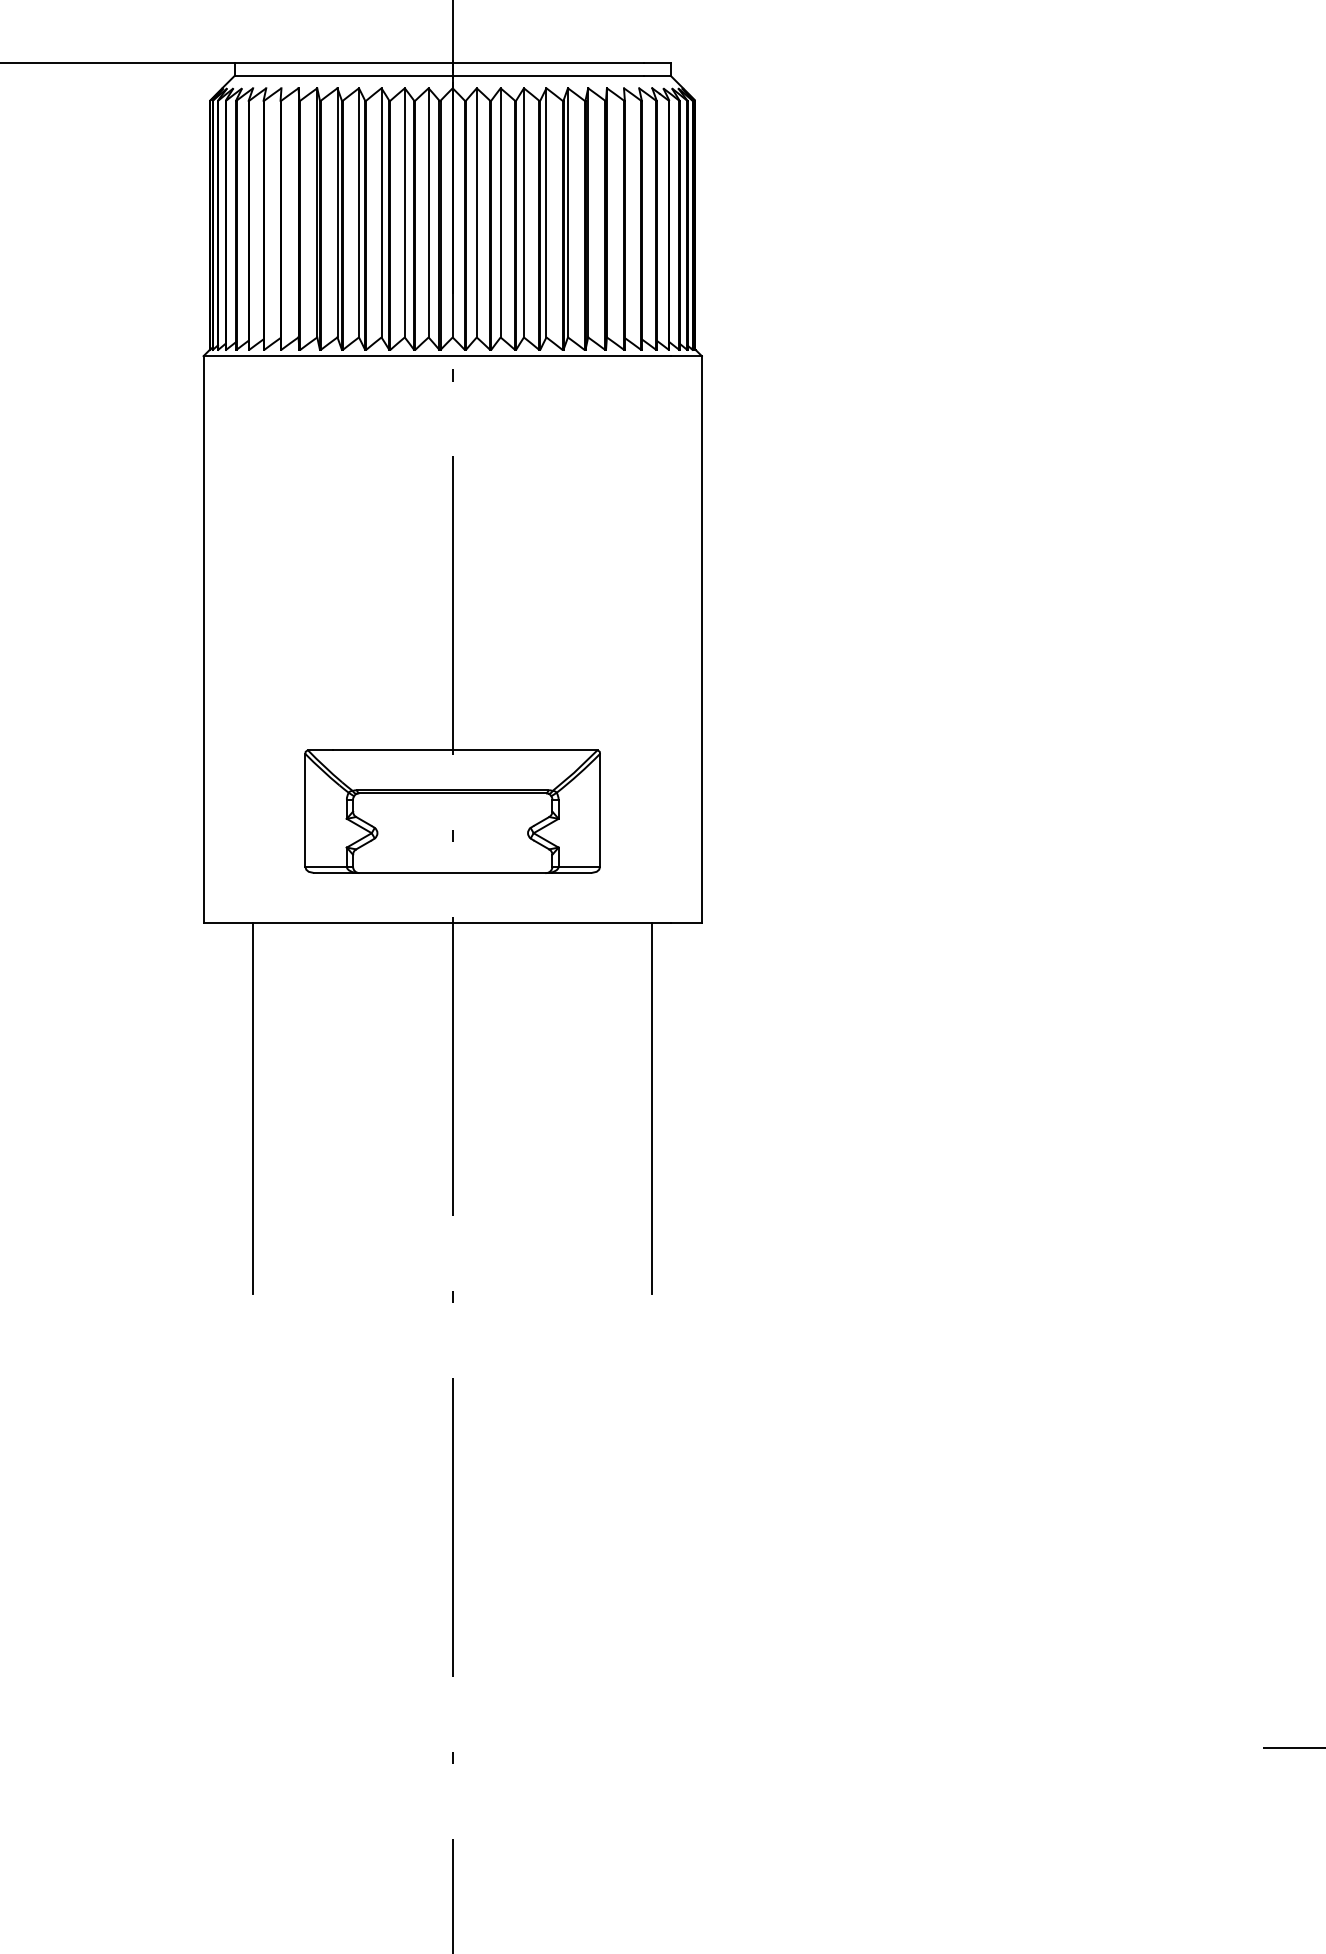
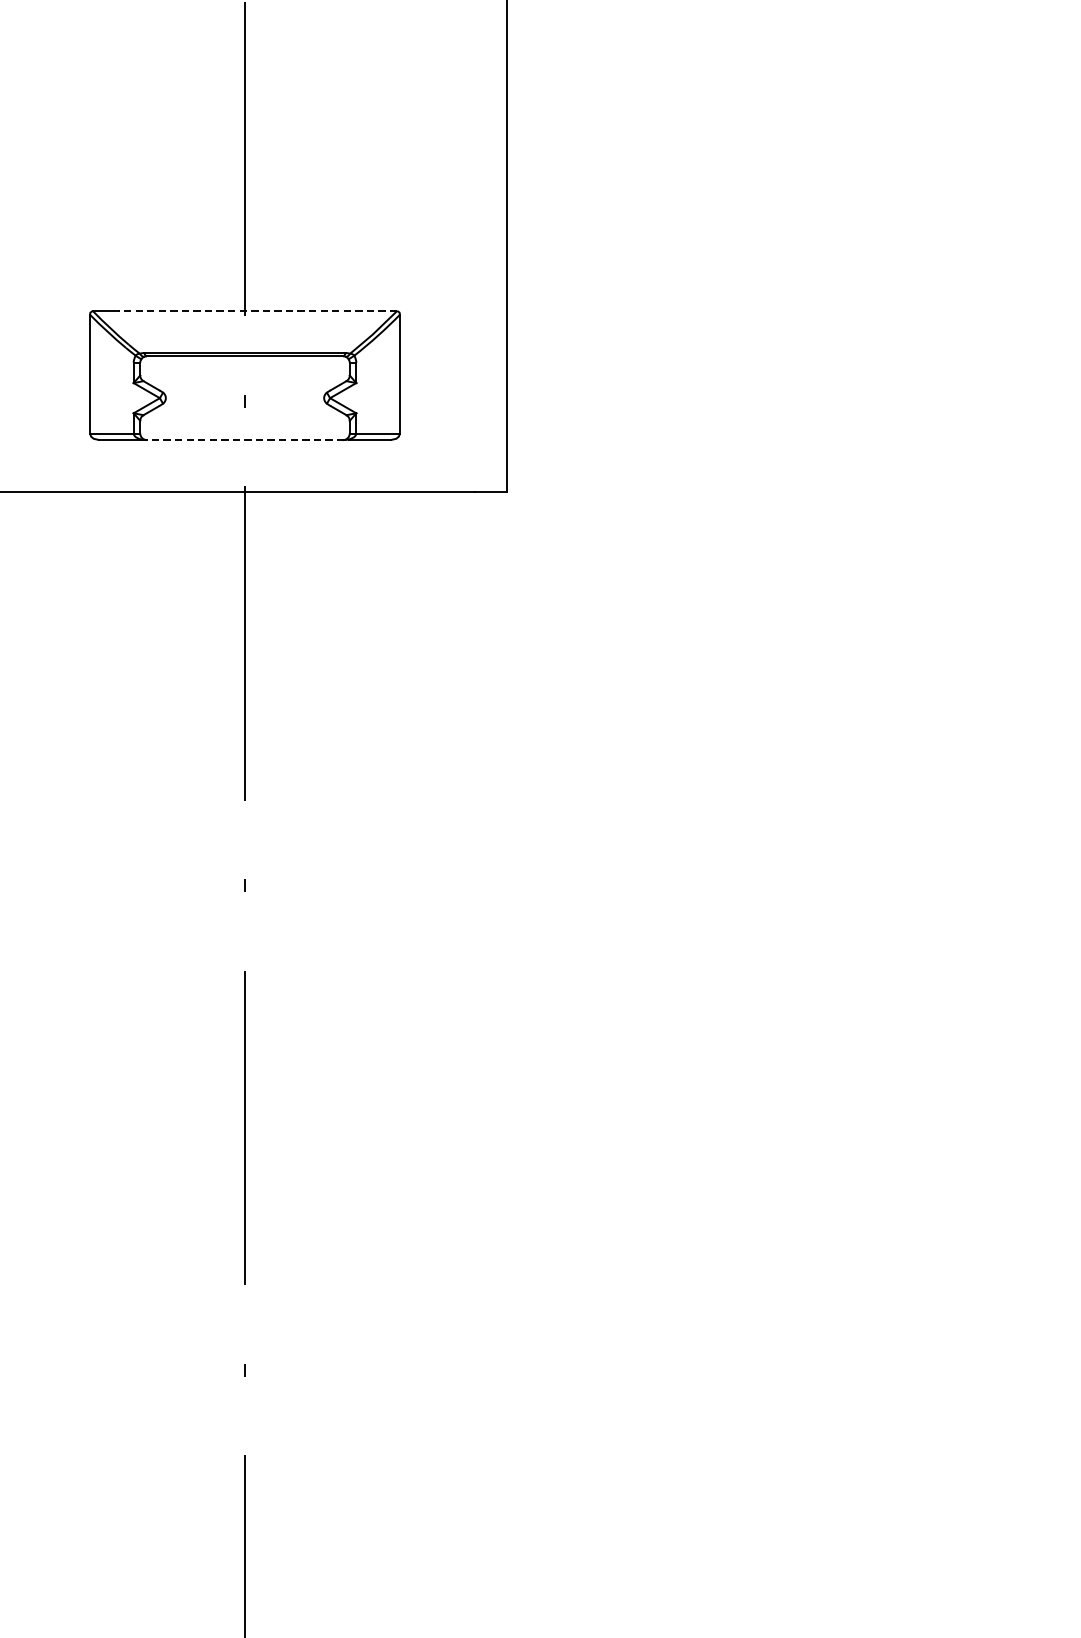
line: (464, 750) -> (257, 311), solid -> dashed
line: (452, 873) -> (244, 440), solid -> dashed
line: (253, 1108) -> (35, 687), removed
line: (652, 1108) -> (455, 687), removed

